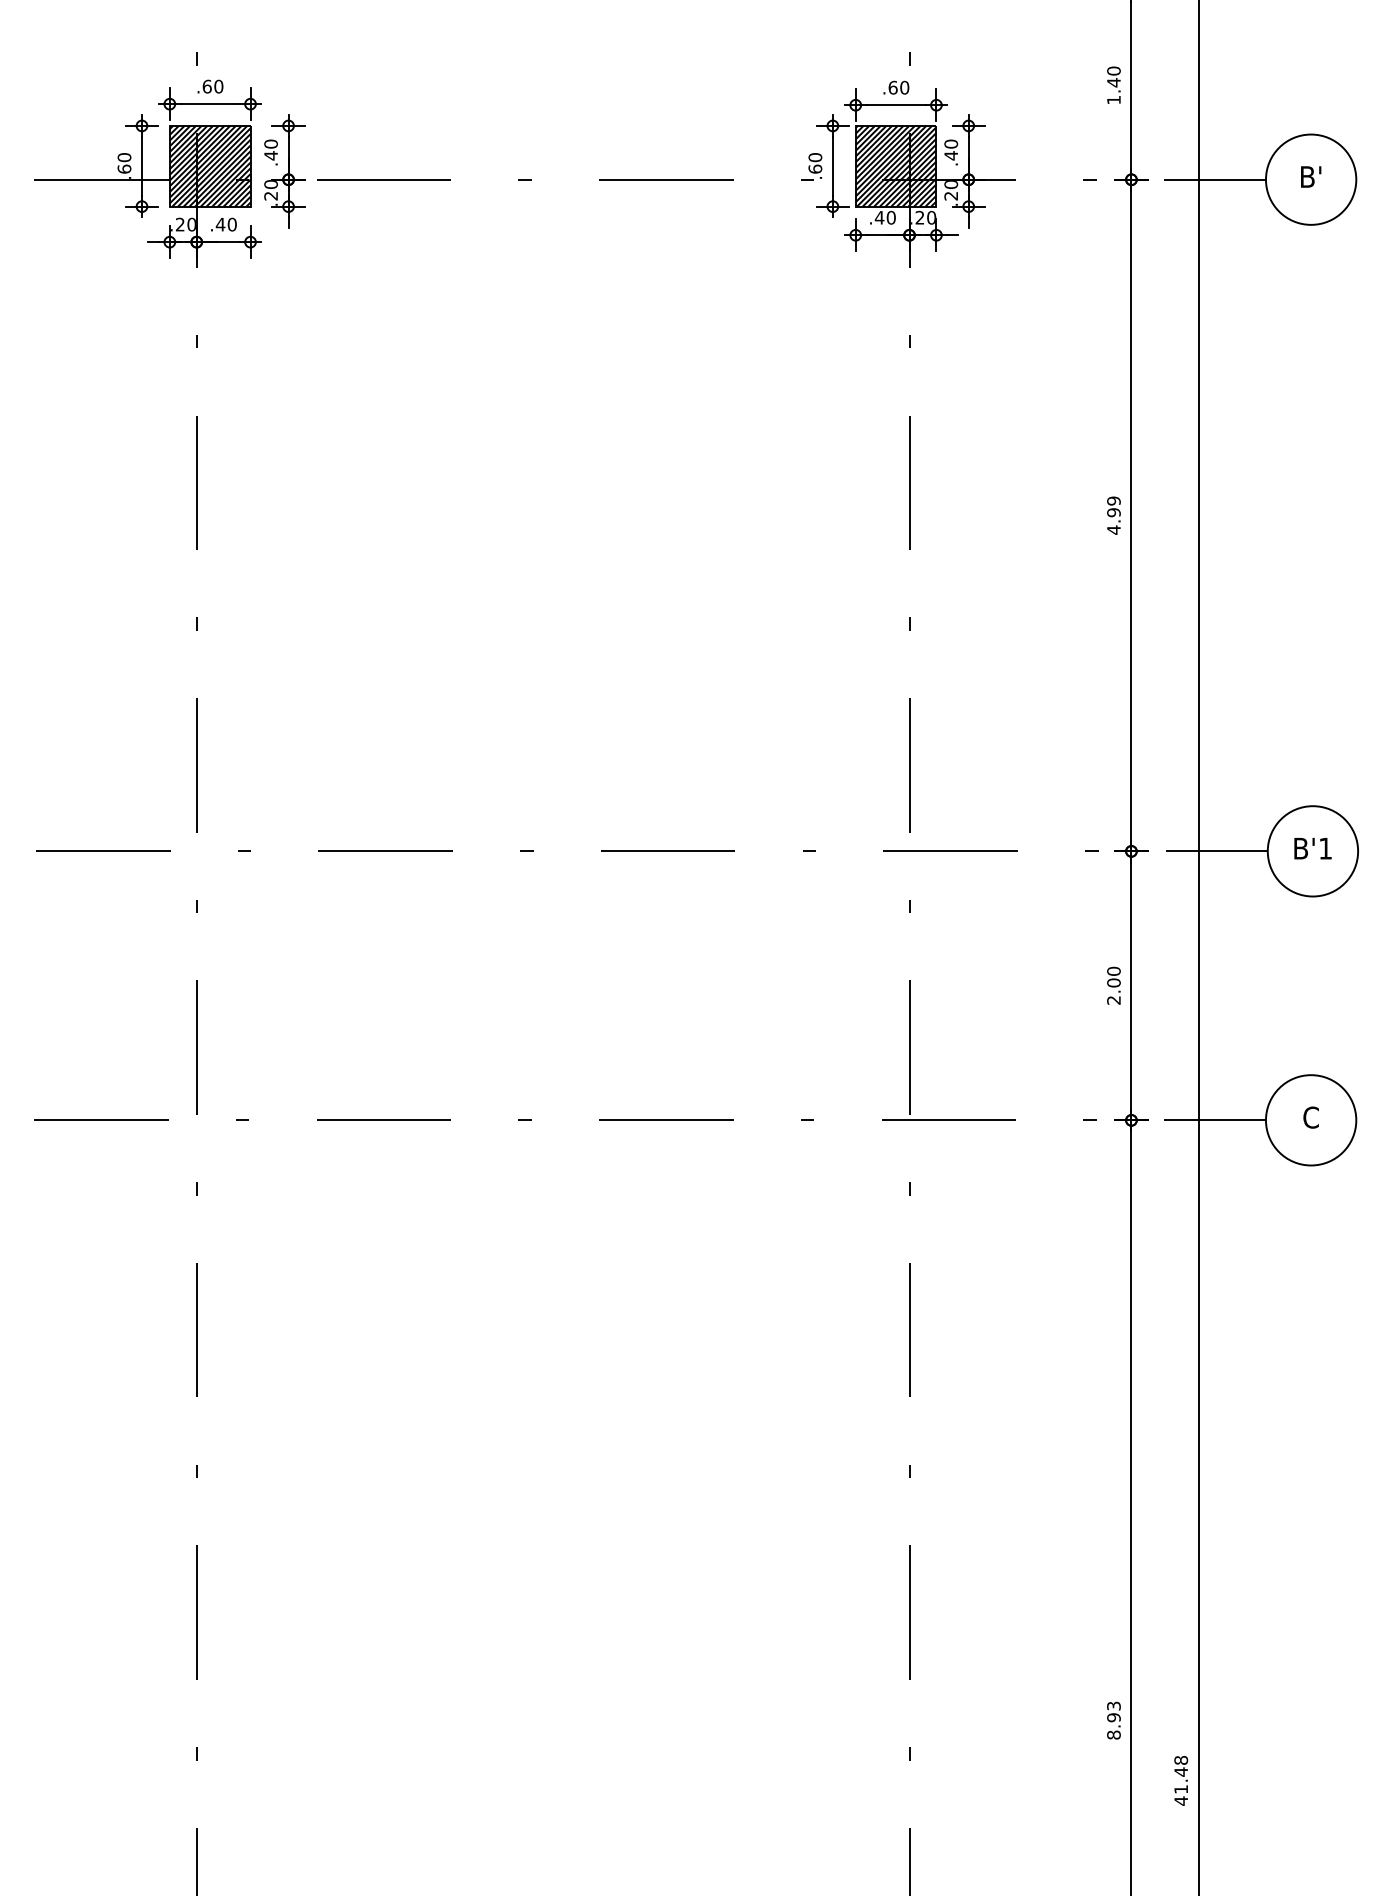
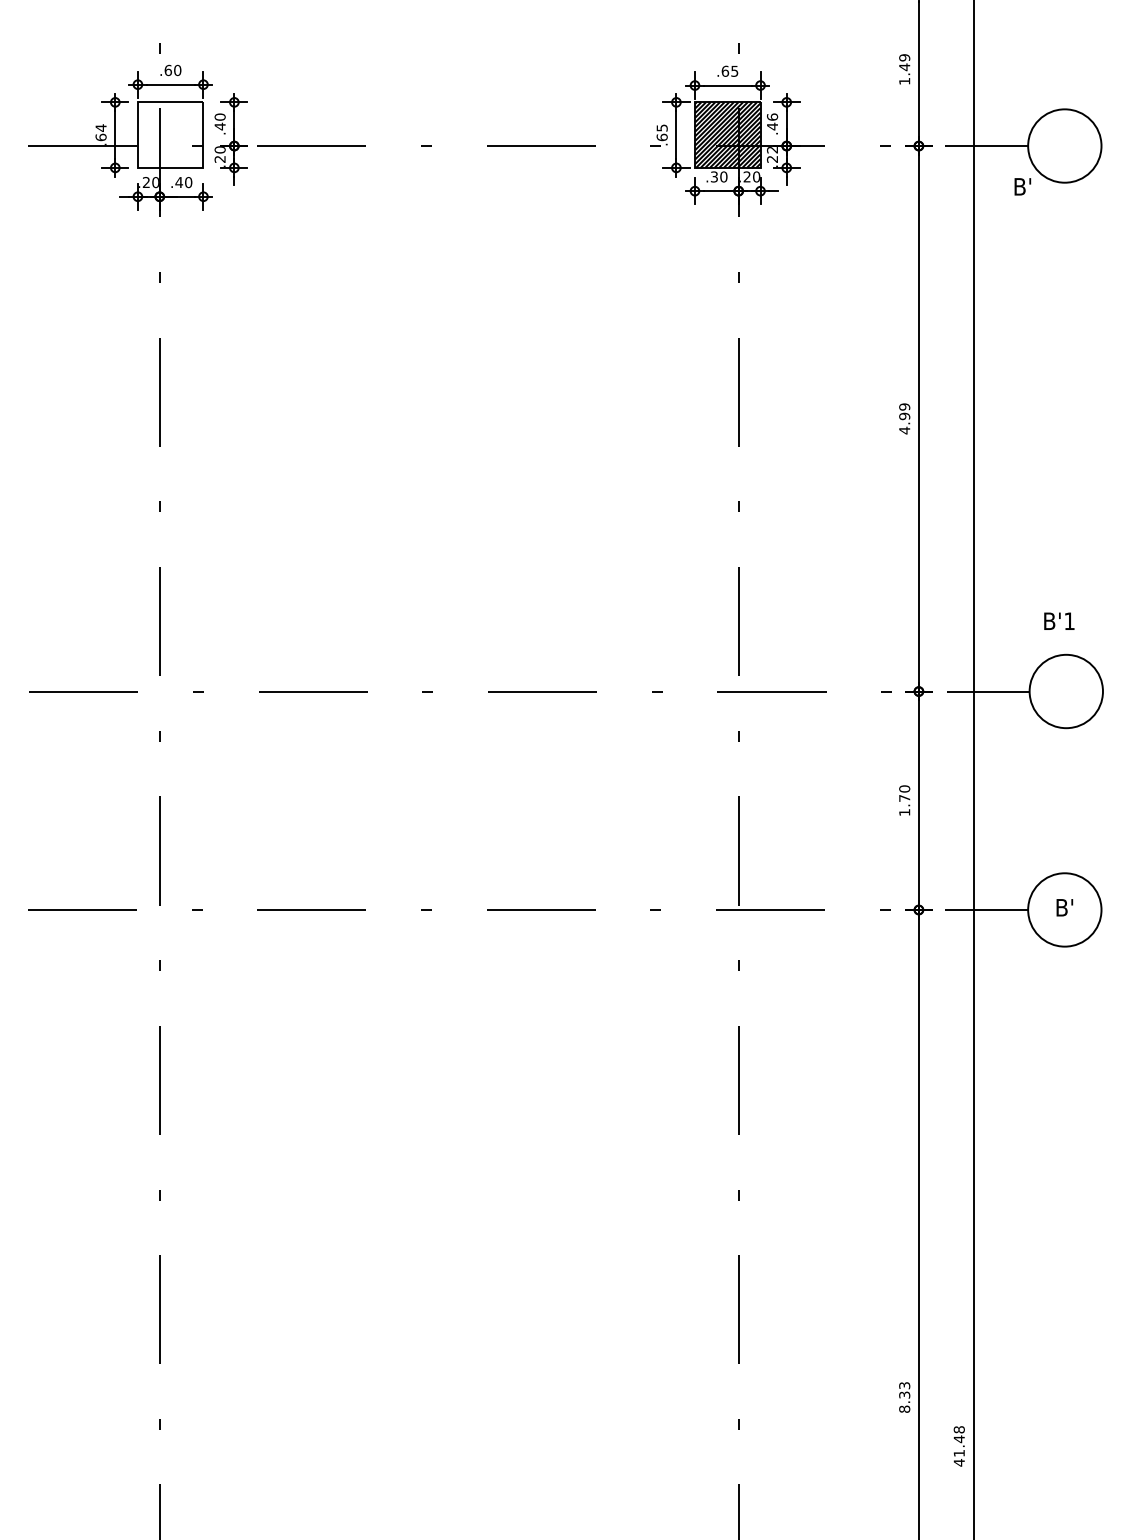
text: (1113, 70) -> (904, 57), 1.40 -> 1.49
text: (904, 86) -> (734, 70), .60 -> .65
text: (951, 143) -> (772, 116), .40 -> .46
text: (123, 156) -> (100, 127), .60 -> .64
text: (814, 156) -> (661, 127), .60 -> .65
hatch: (209, 165) -> (170, 134), removed
text: (1310, 176) -> (1022, 186), moved
text: (951, 185) -> (772, 150), .20 -> .22
text: (879, 217) -> (714, 176), .40 -> .30
text: (1313, 847) -> (1059, 620), moved
text: (1113, 991) -> (904, 805), 2.00 -> 1.70
text: (1310, 1117) -> (1064, 907), C -> B'
text: (1113, 1716) -> (904, 1394), 8.93 -> 8.33

